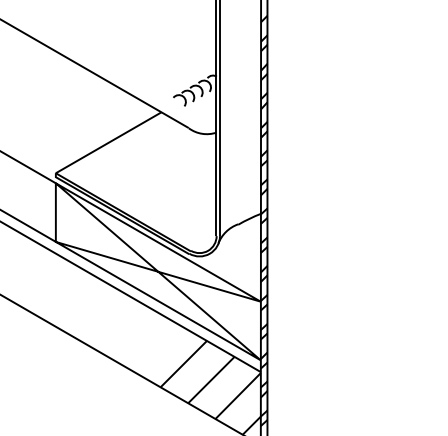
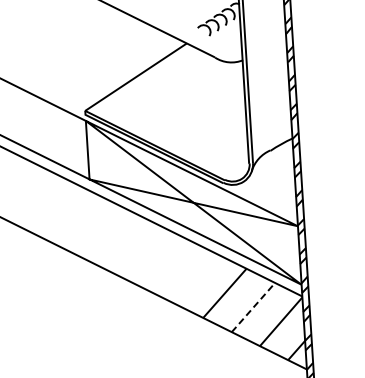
line: (211, 380) -> (253, 307), solid -> dashed

